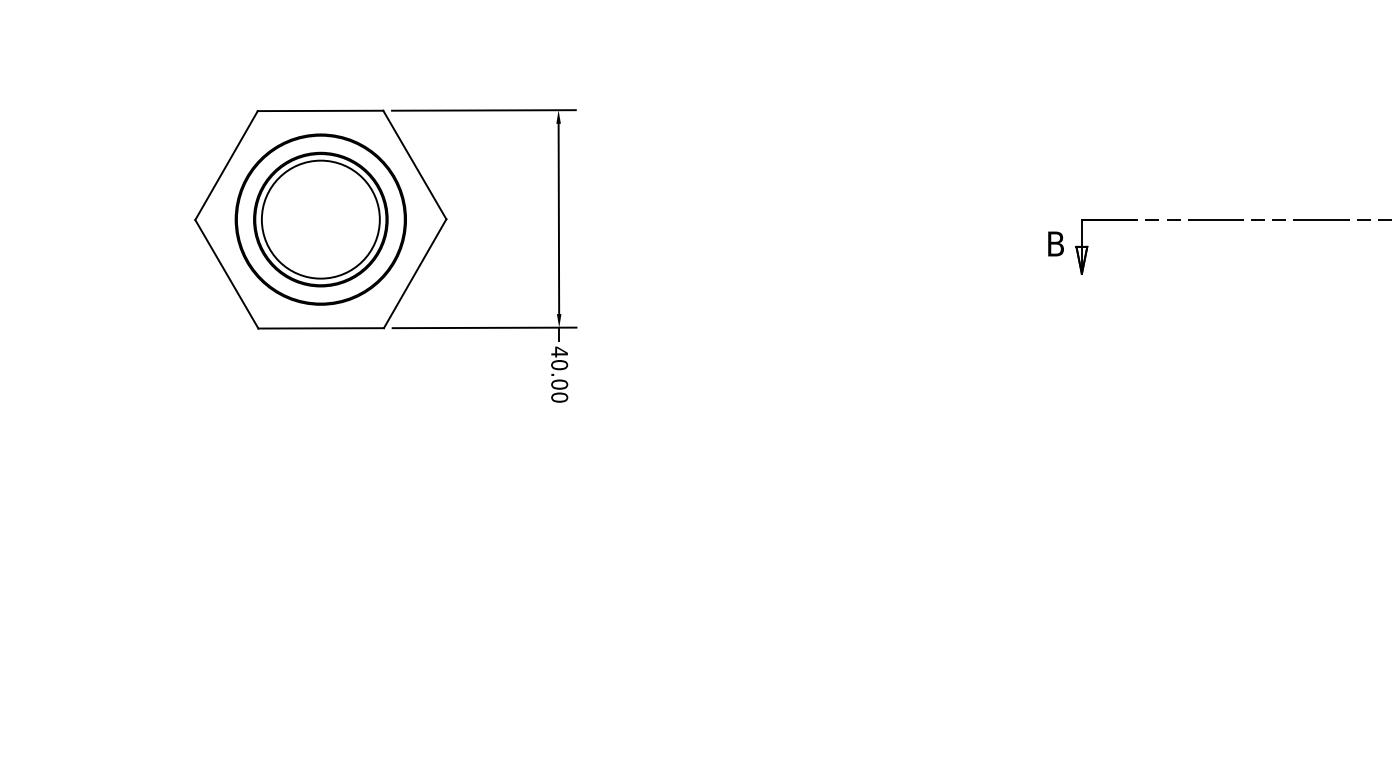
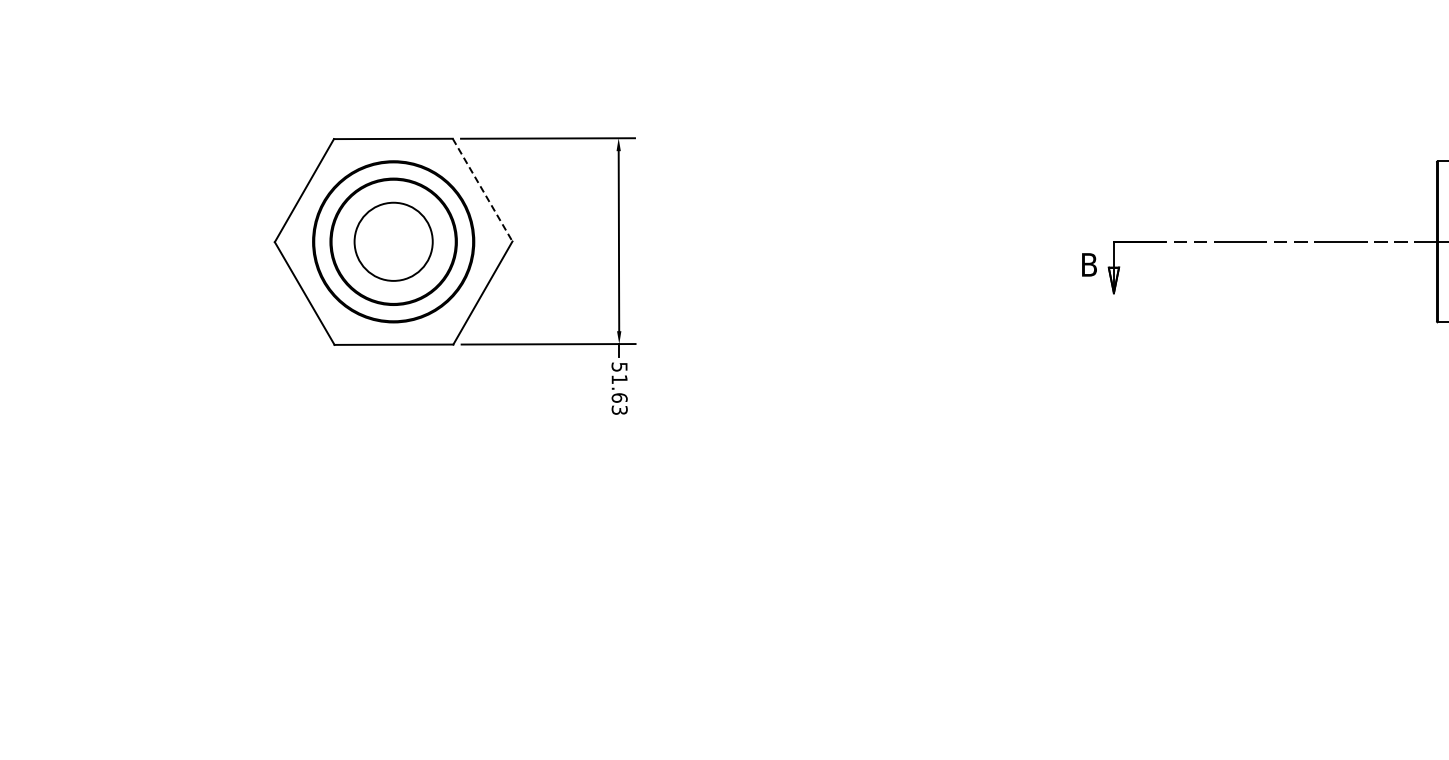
line: (414, 165) -> (482, 190), solid -> dashed
circle: (320, 219) -> (393, 241), size x0.7
text: (559, 374) -> (619, 388), 40.00 -> 51.63

